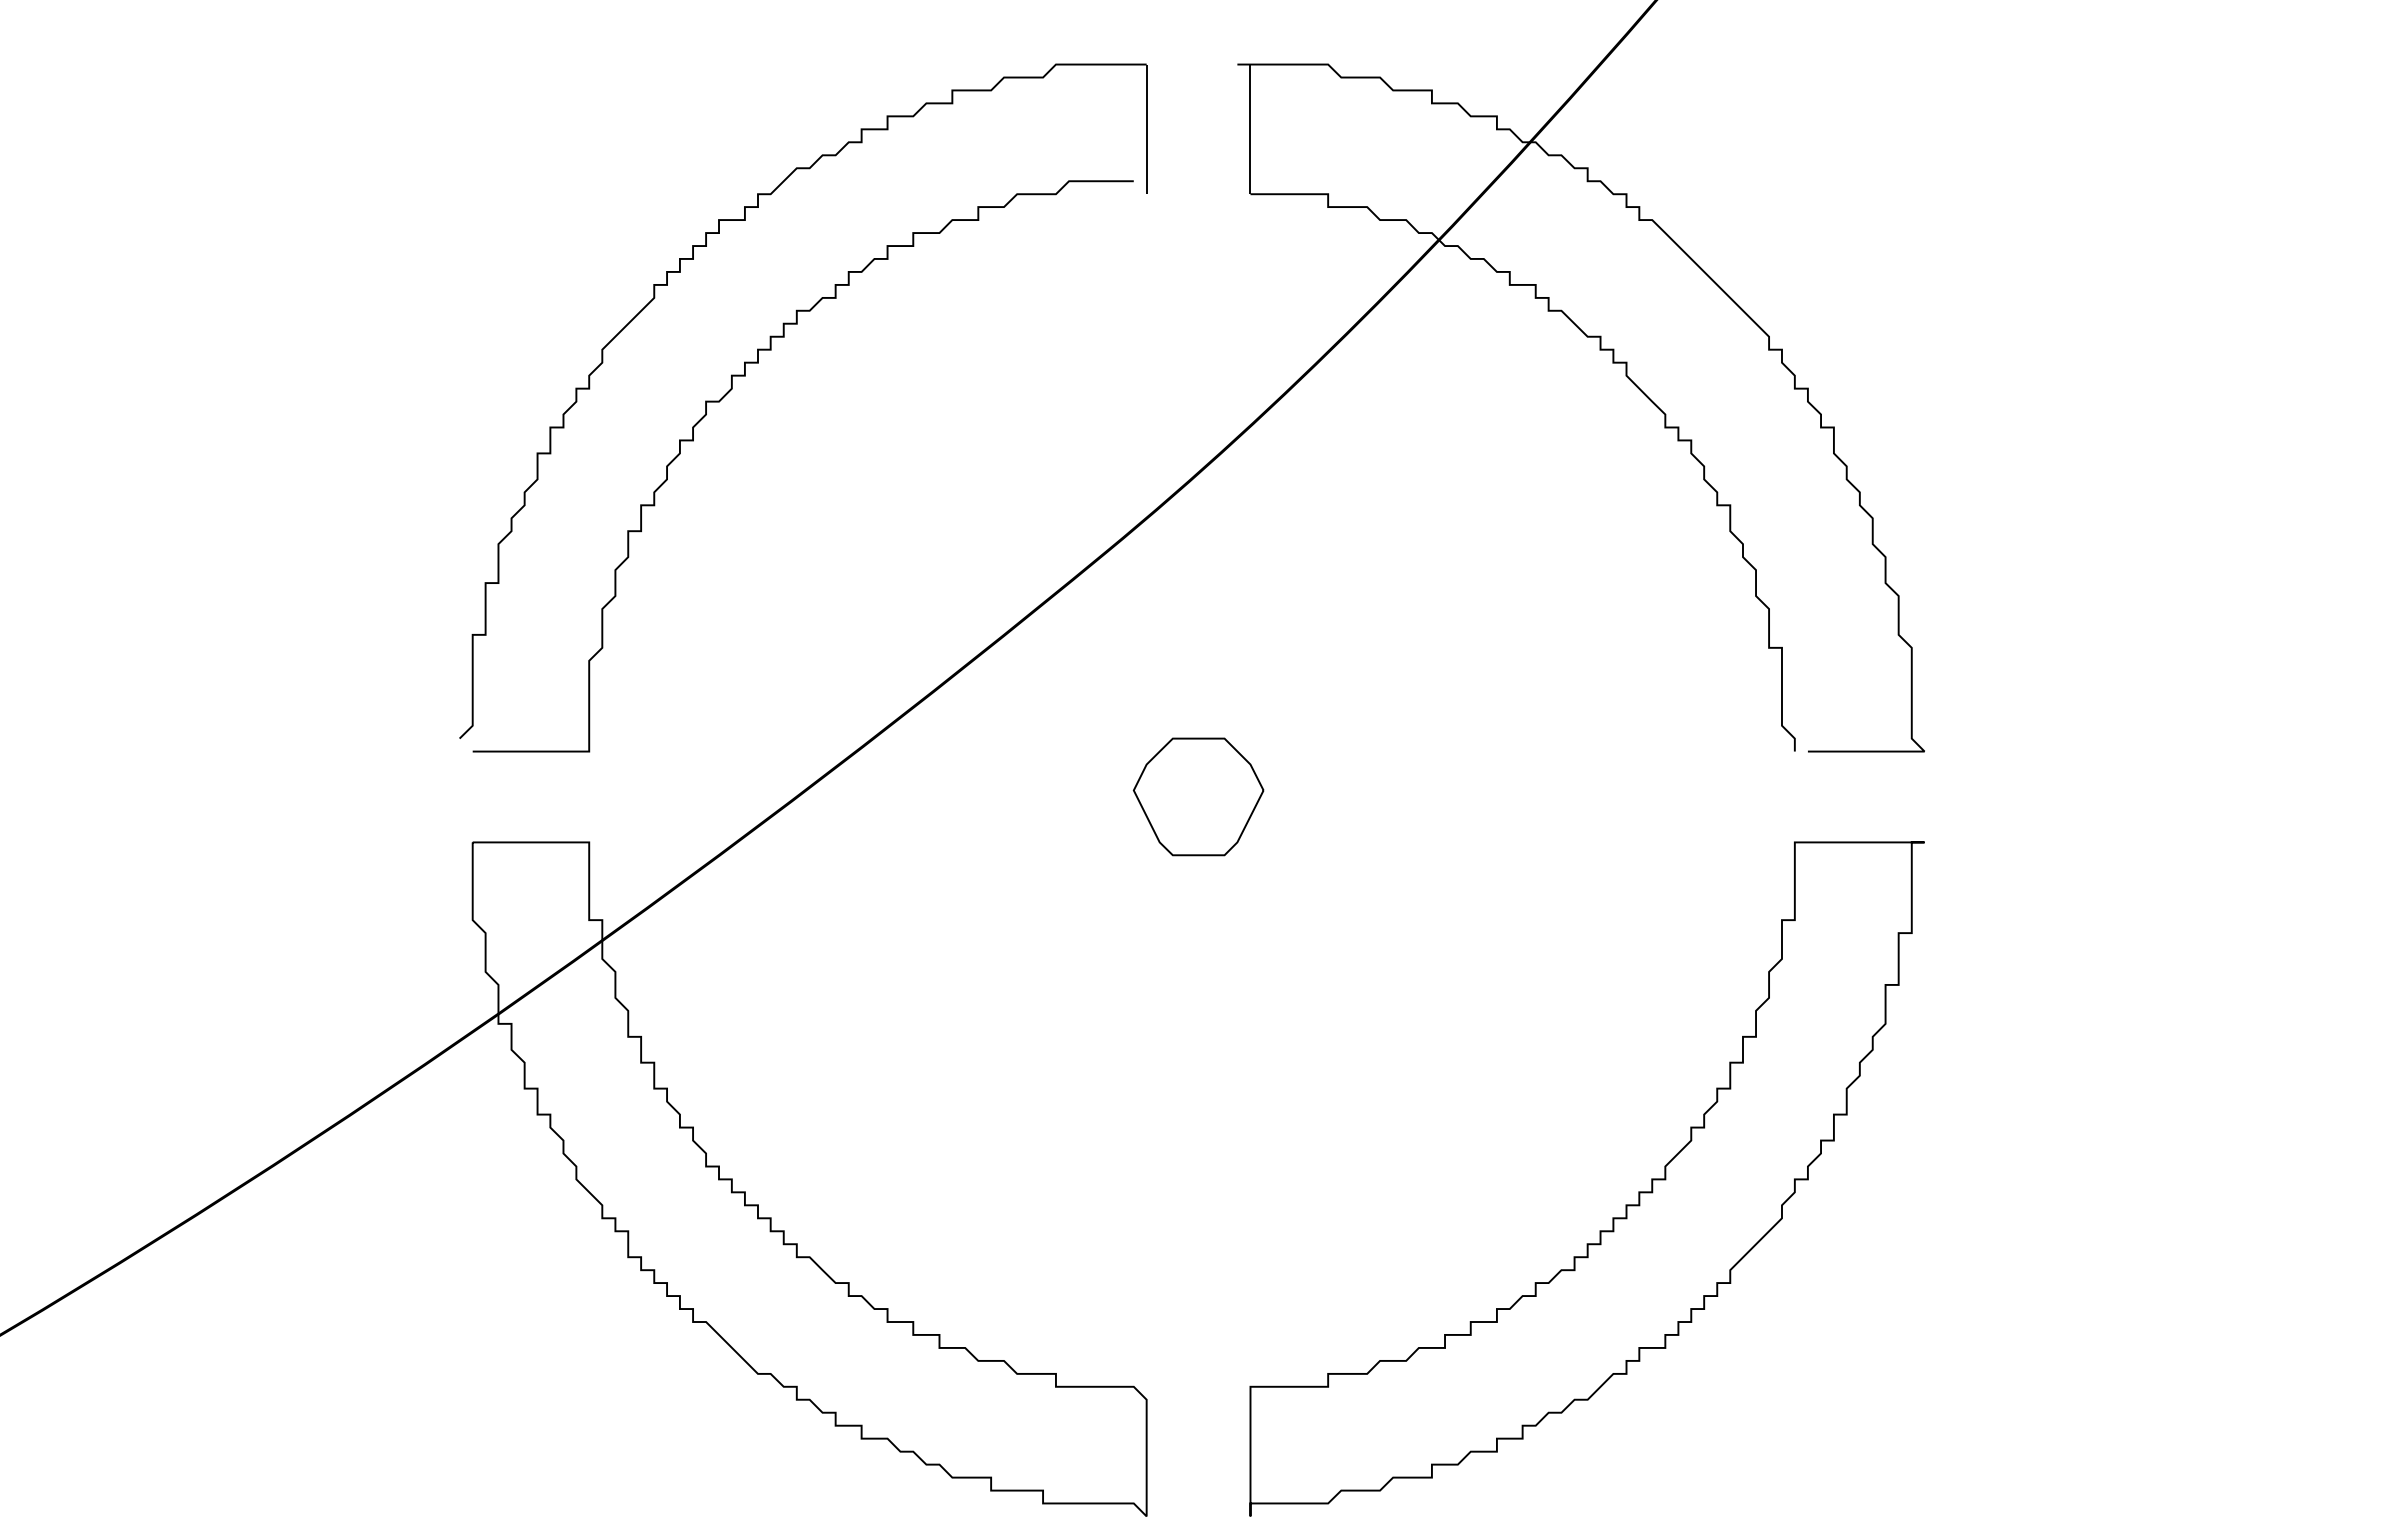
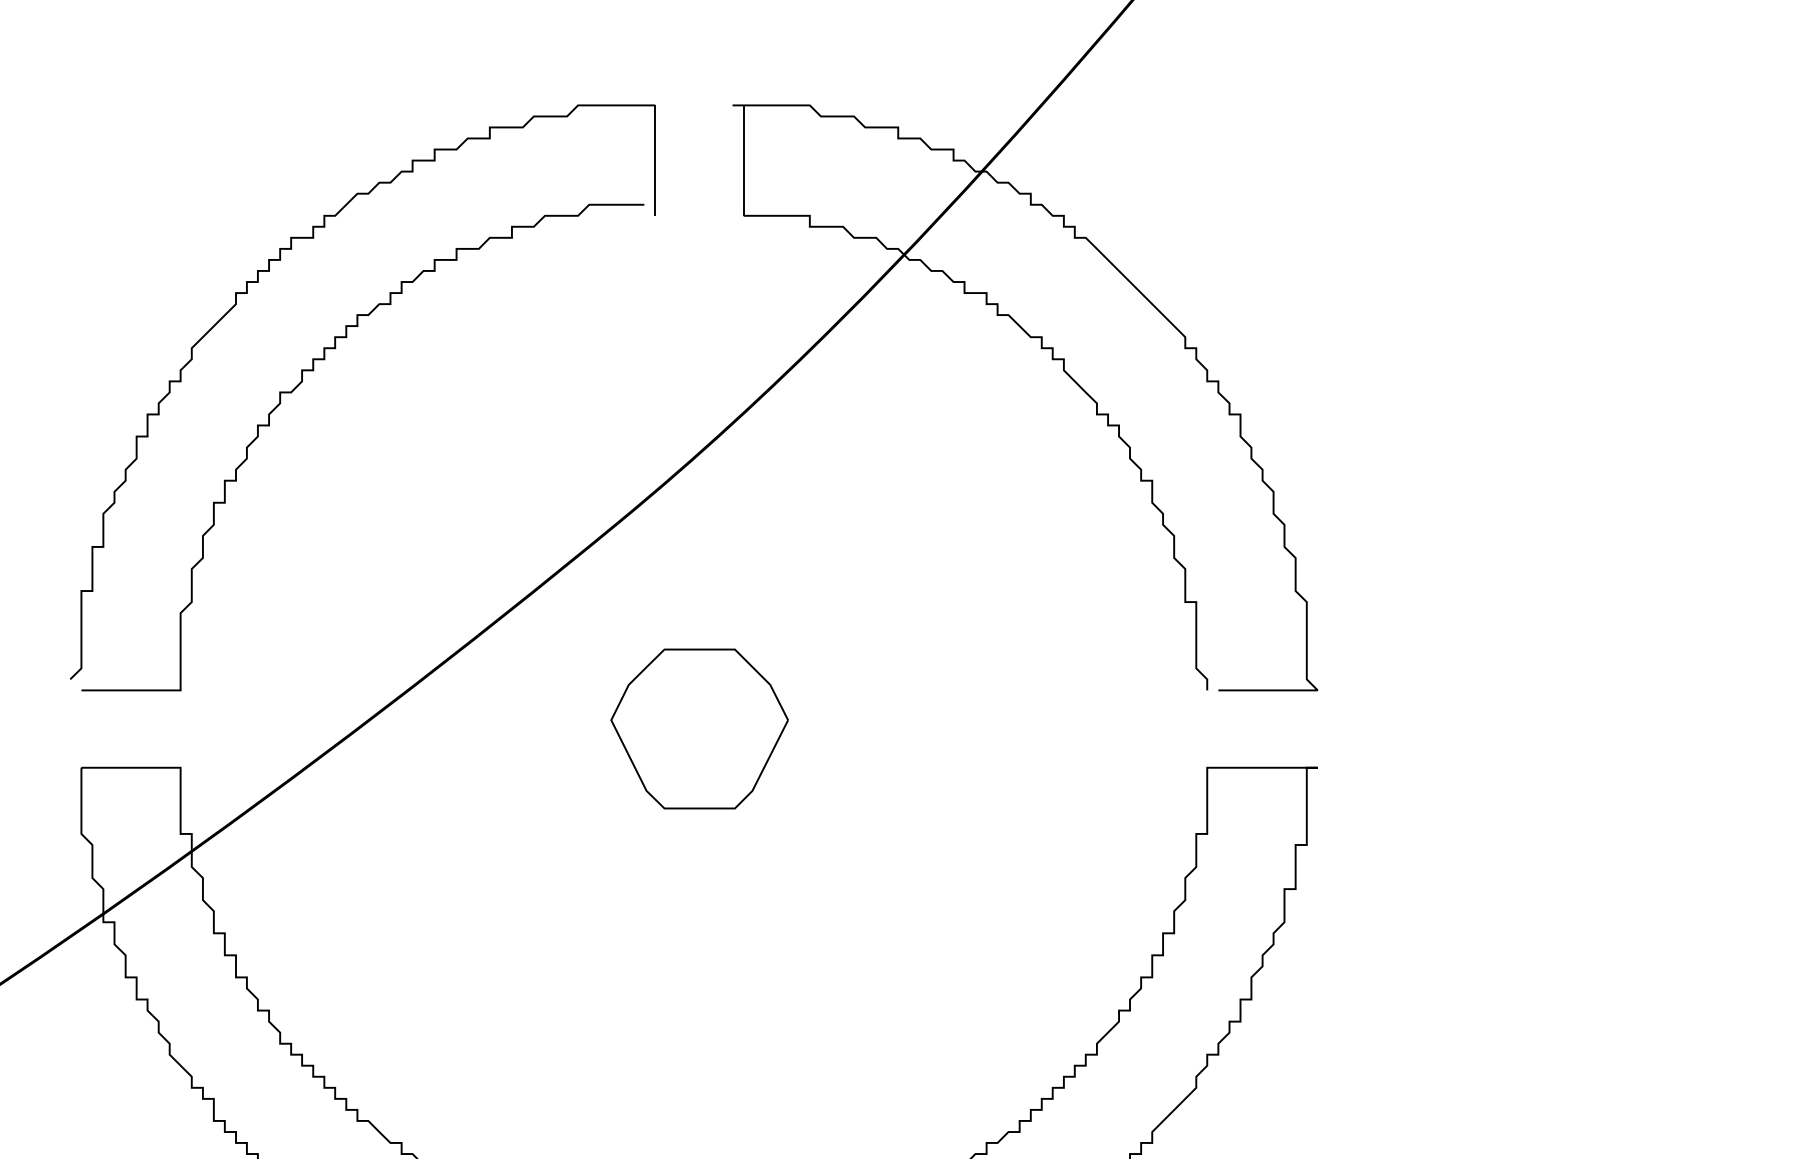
part: (1198, 796) -> (699, 728), size x1.6

